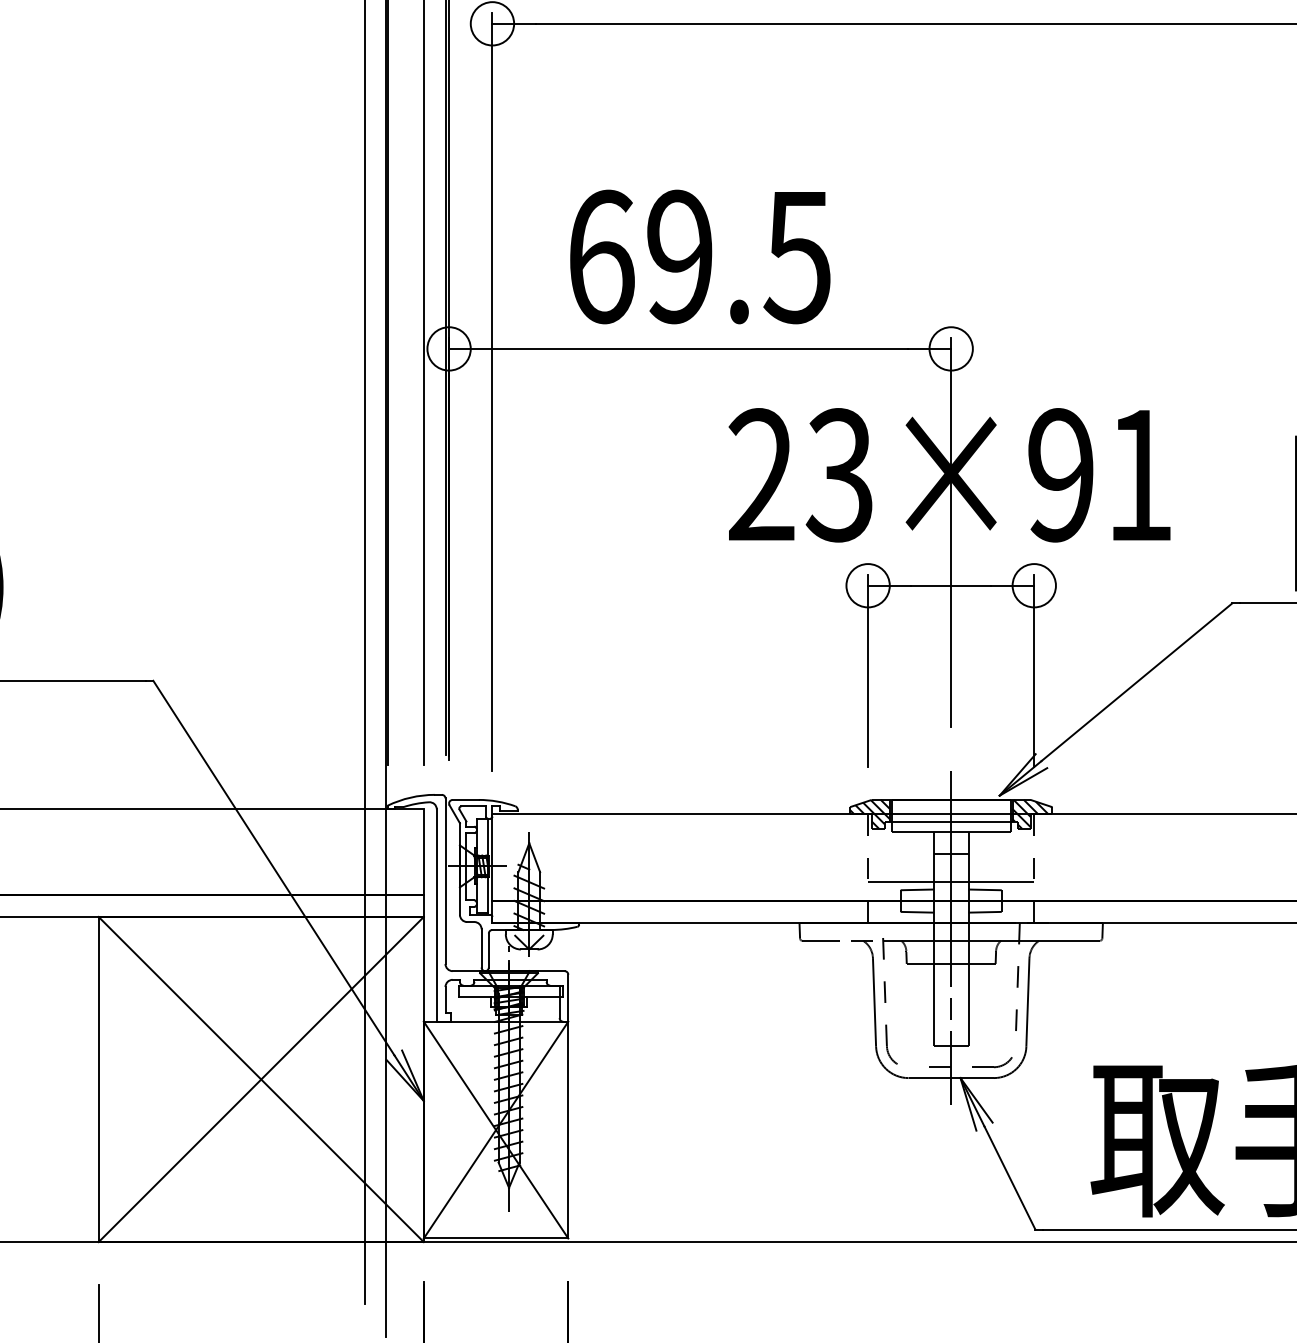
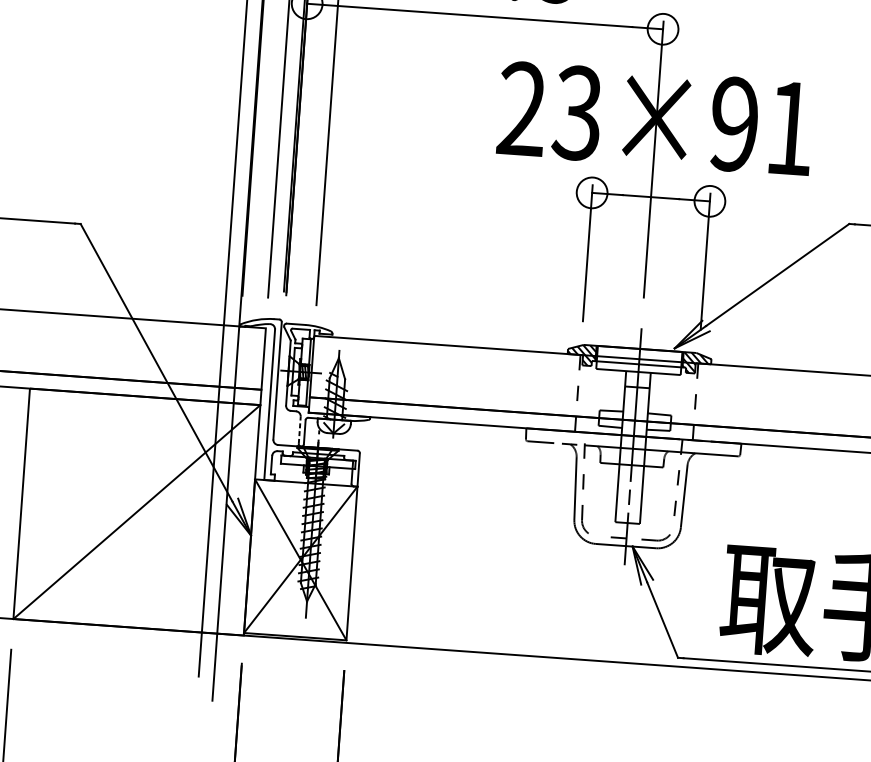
line: (951, 882) -> (636, 407), removed
line: (481, 947) -> (299, 429), solid -> dashed
line: (260, 1079) -> (136, 512), removed

